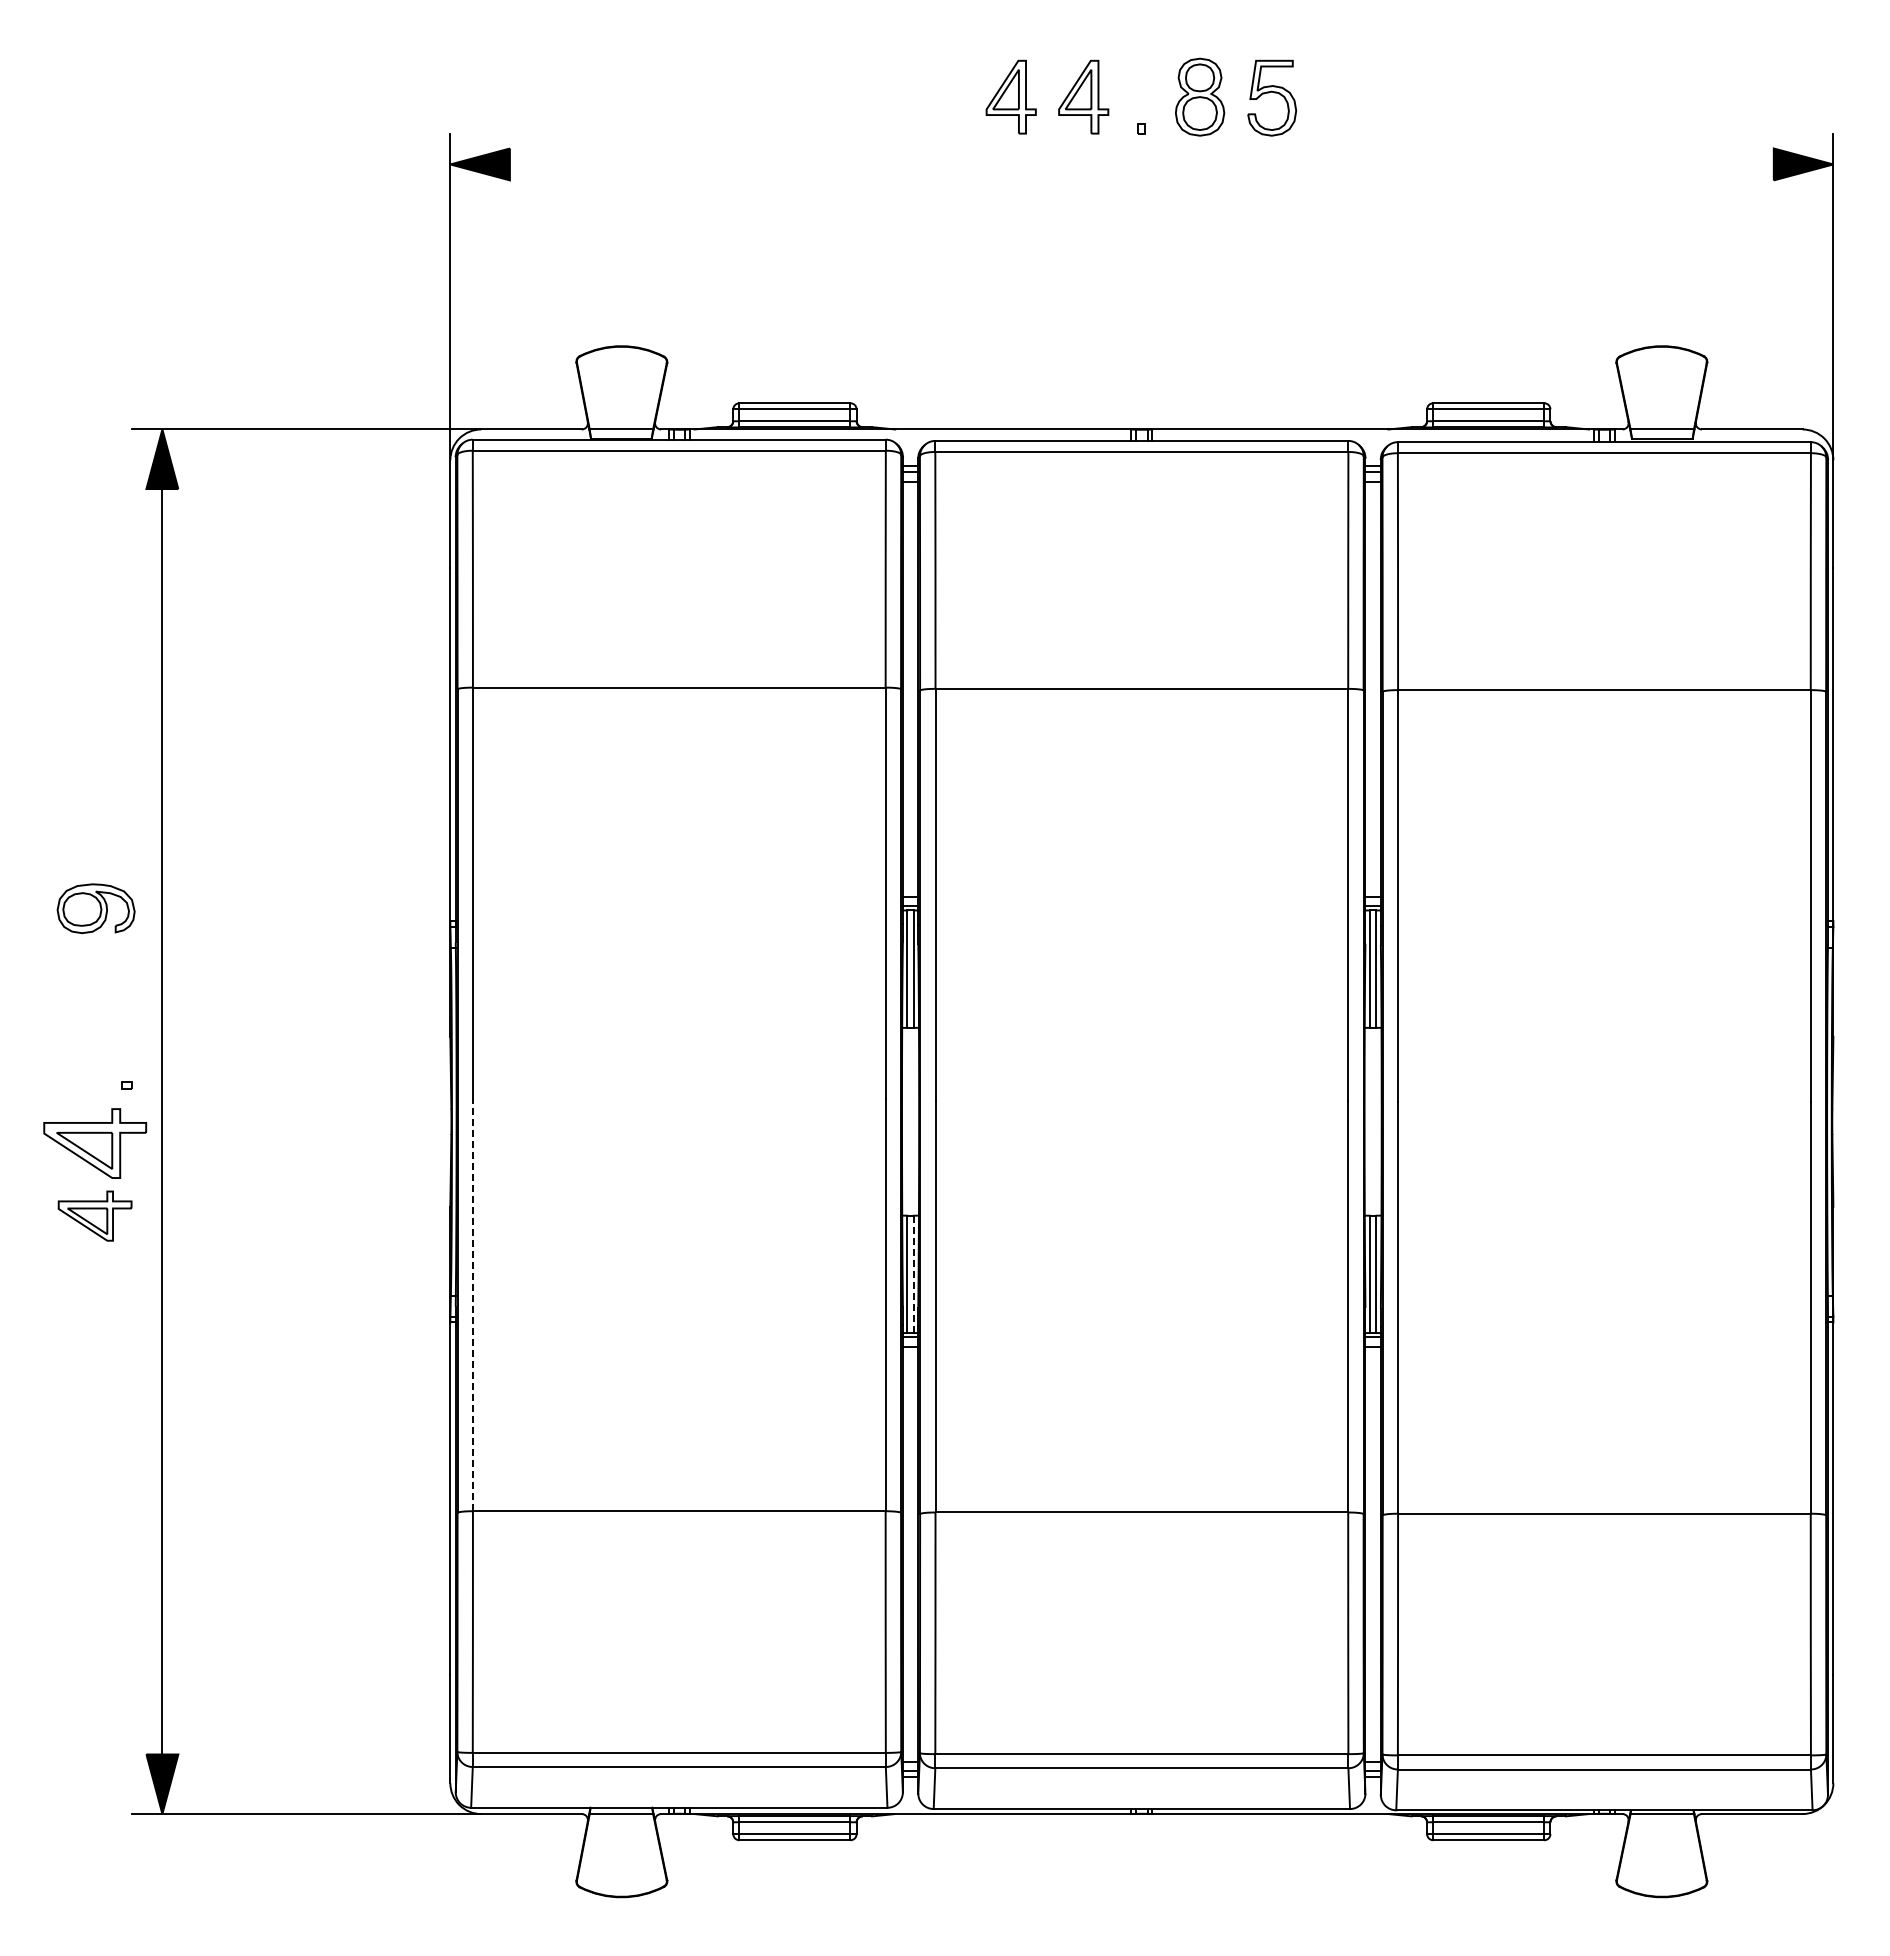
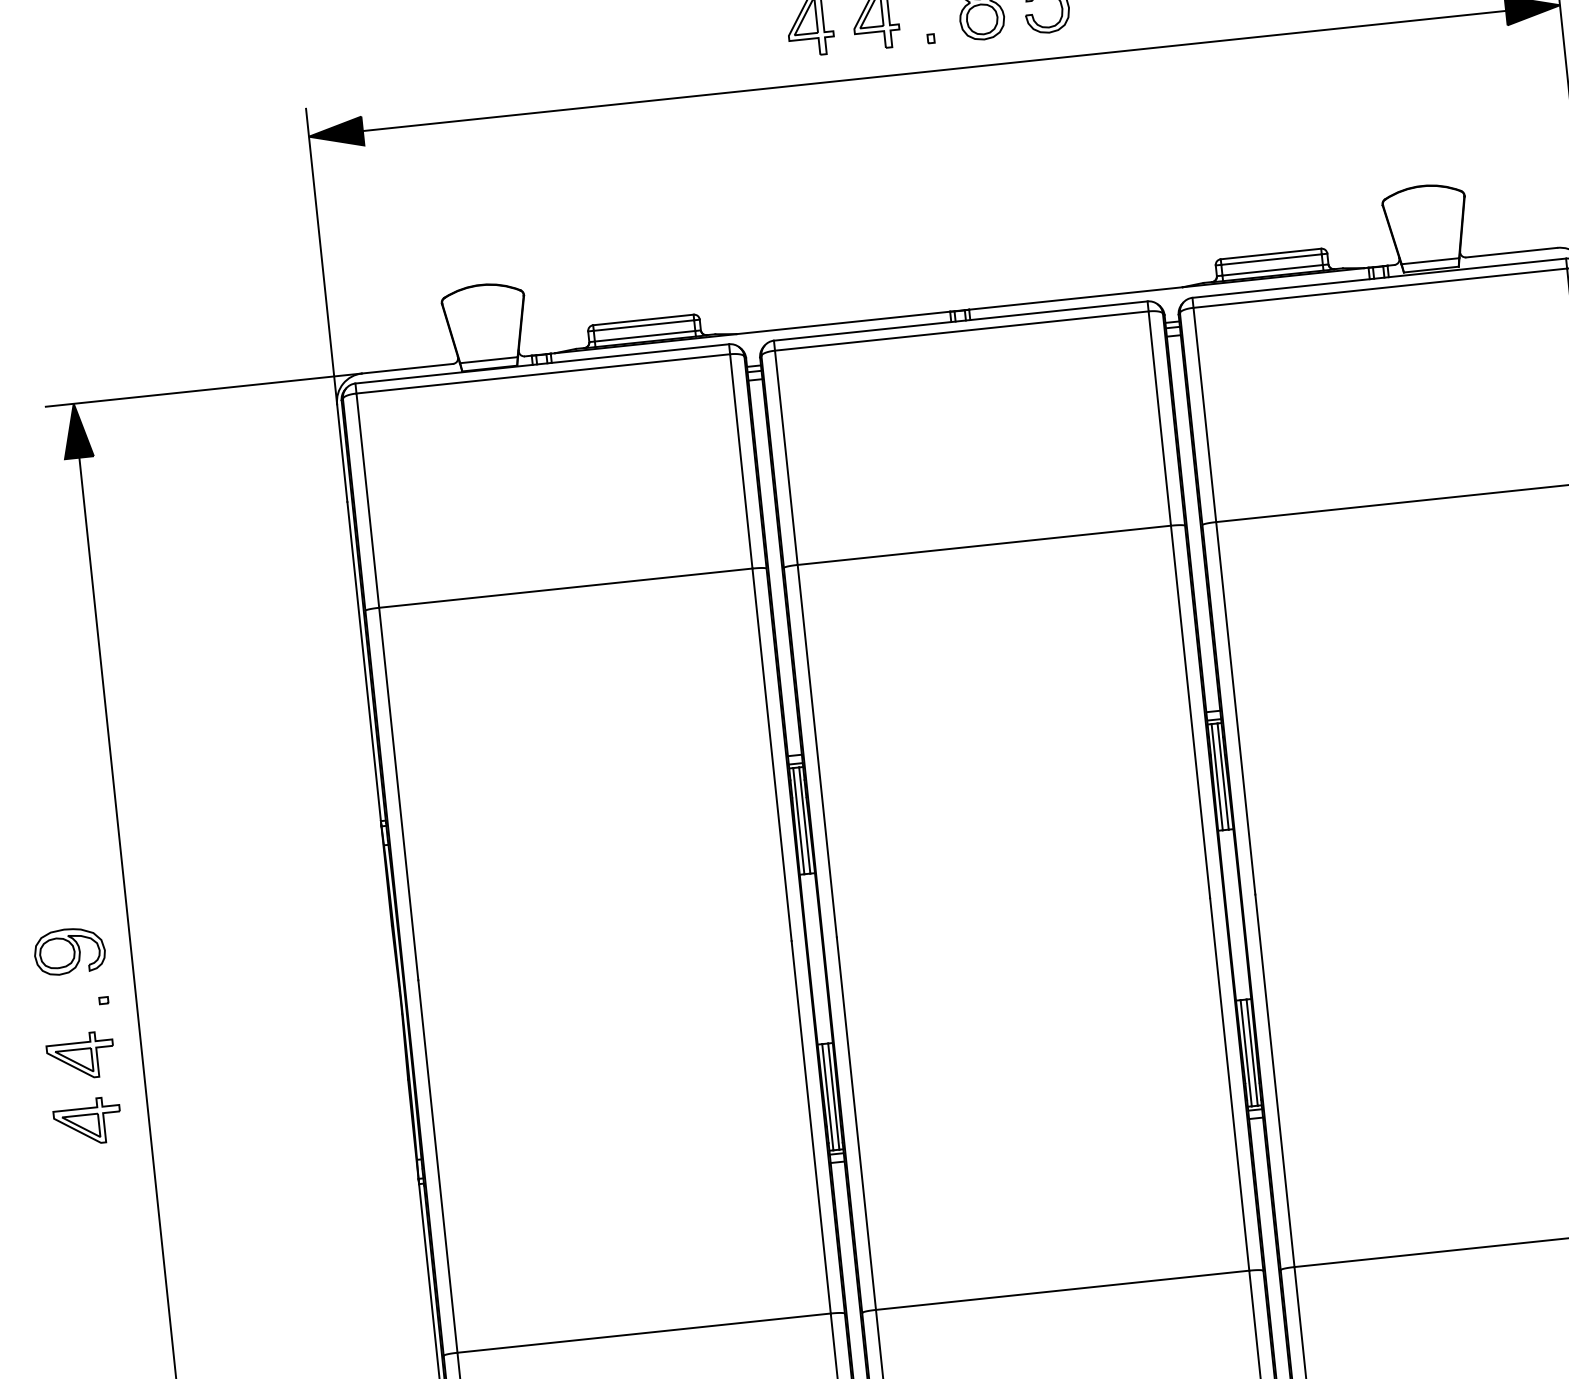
line: (1141, 164) -> (934, 71), added
part: (95, 908) -> (69, 951), moved
part: (94, 1143) -> (80, 1056), size x0.71
line: (913, 1274) -> (833, 1096), dashed -> solid
line: (472, 1305) -> (437, 1166), dashed -> solid

